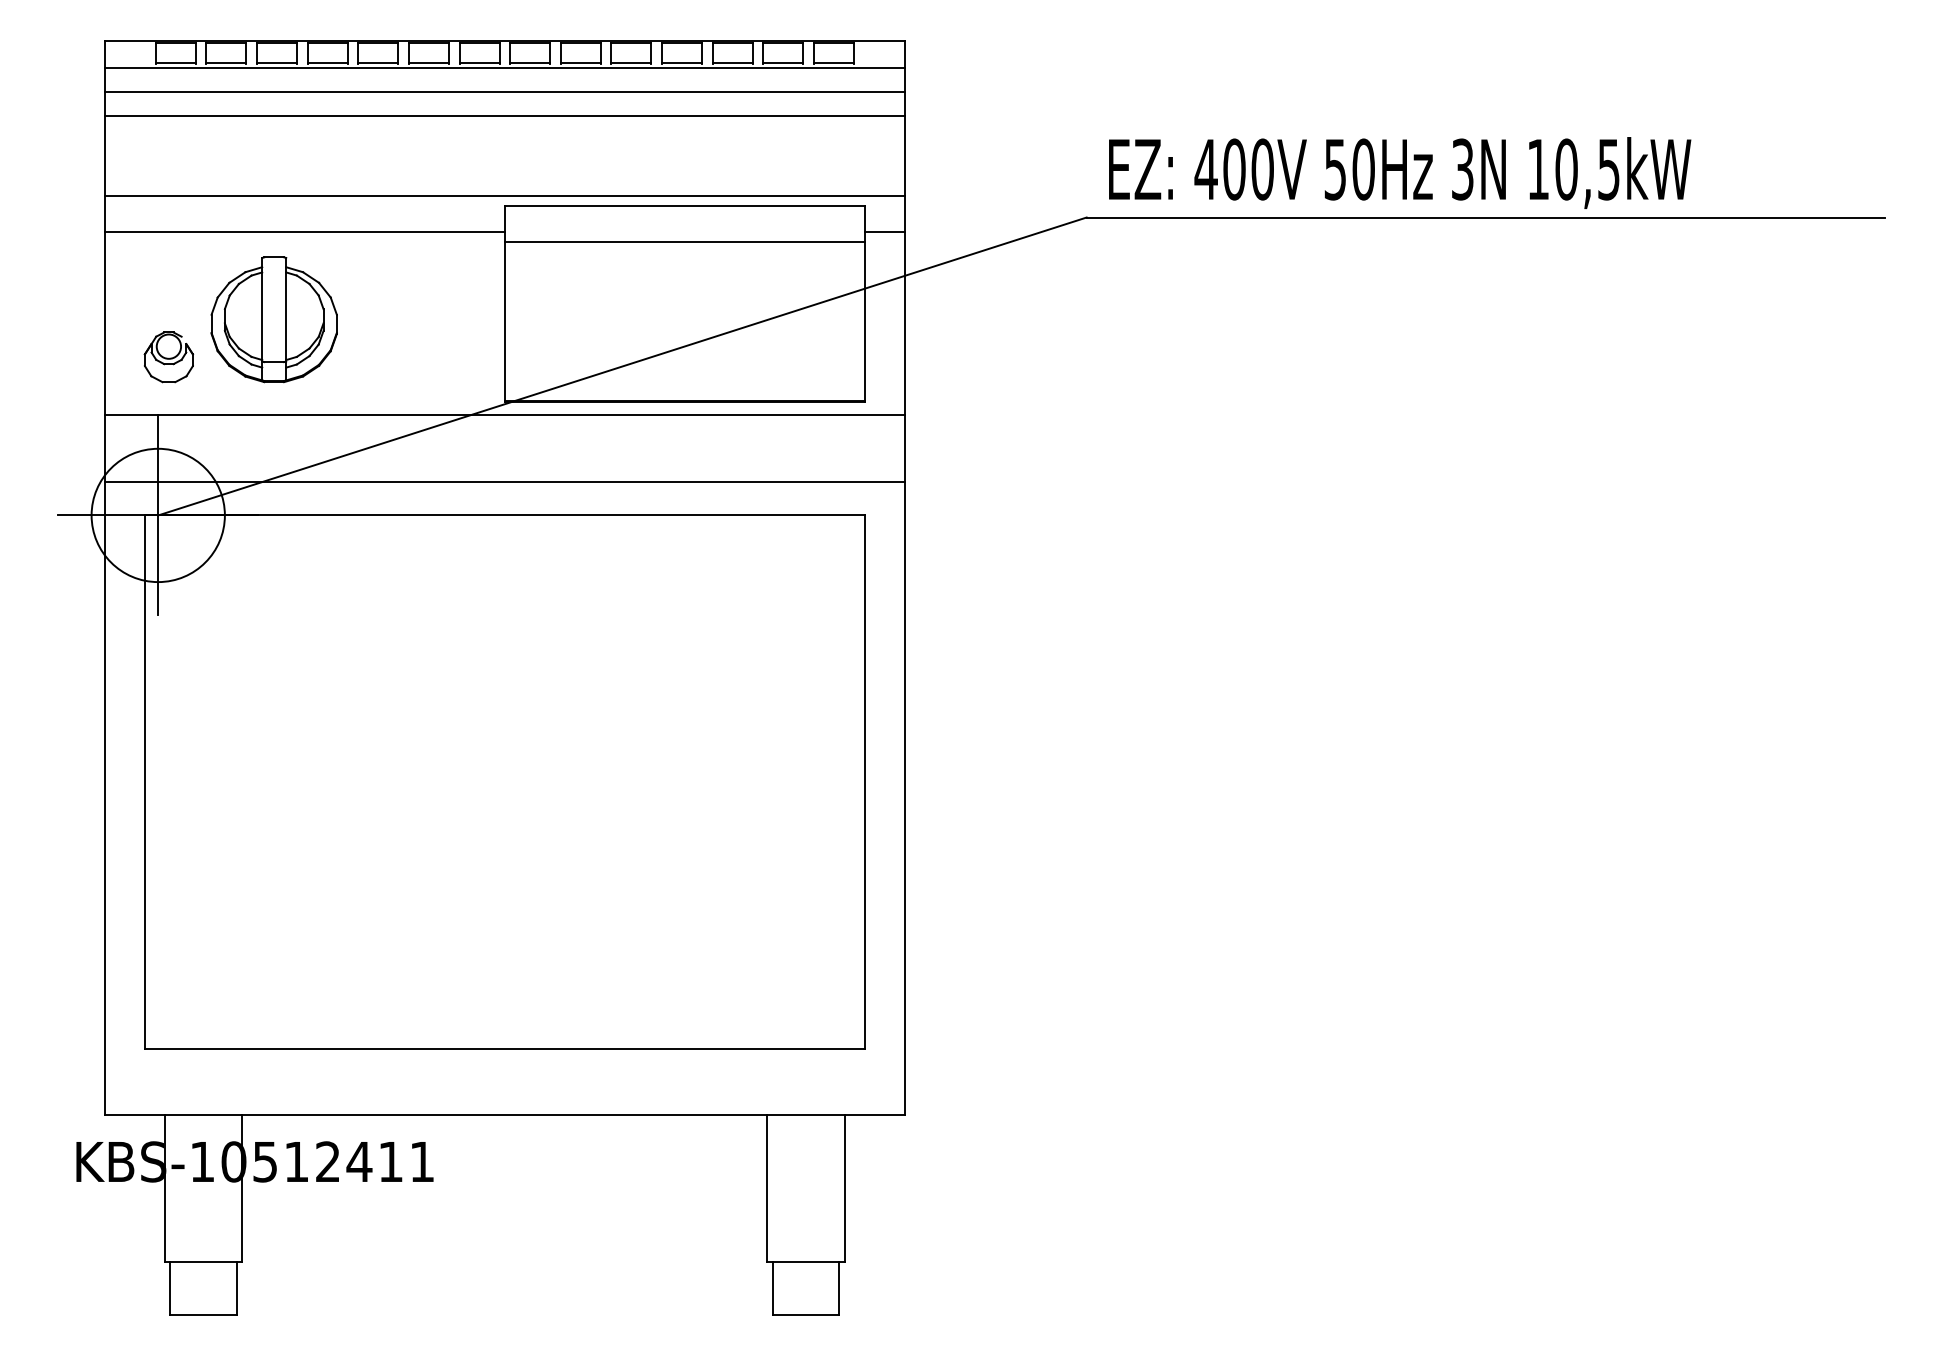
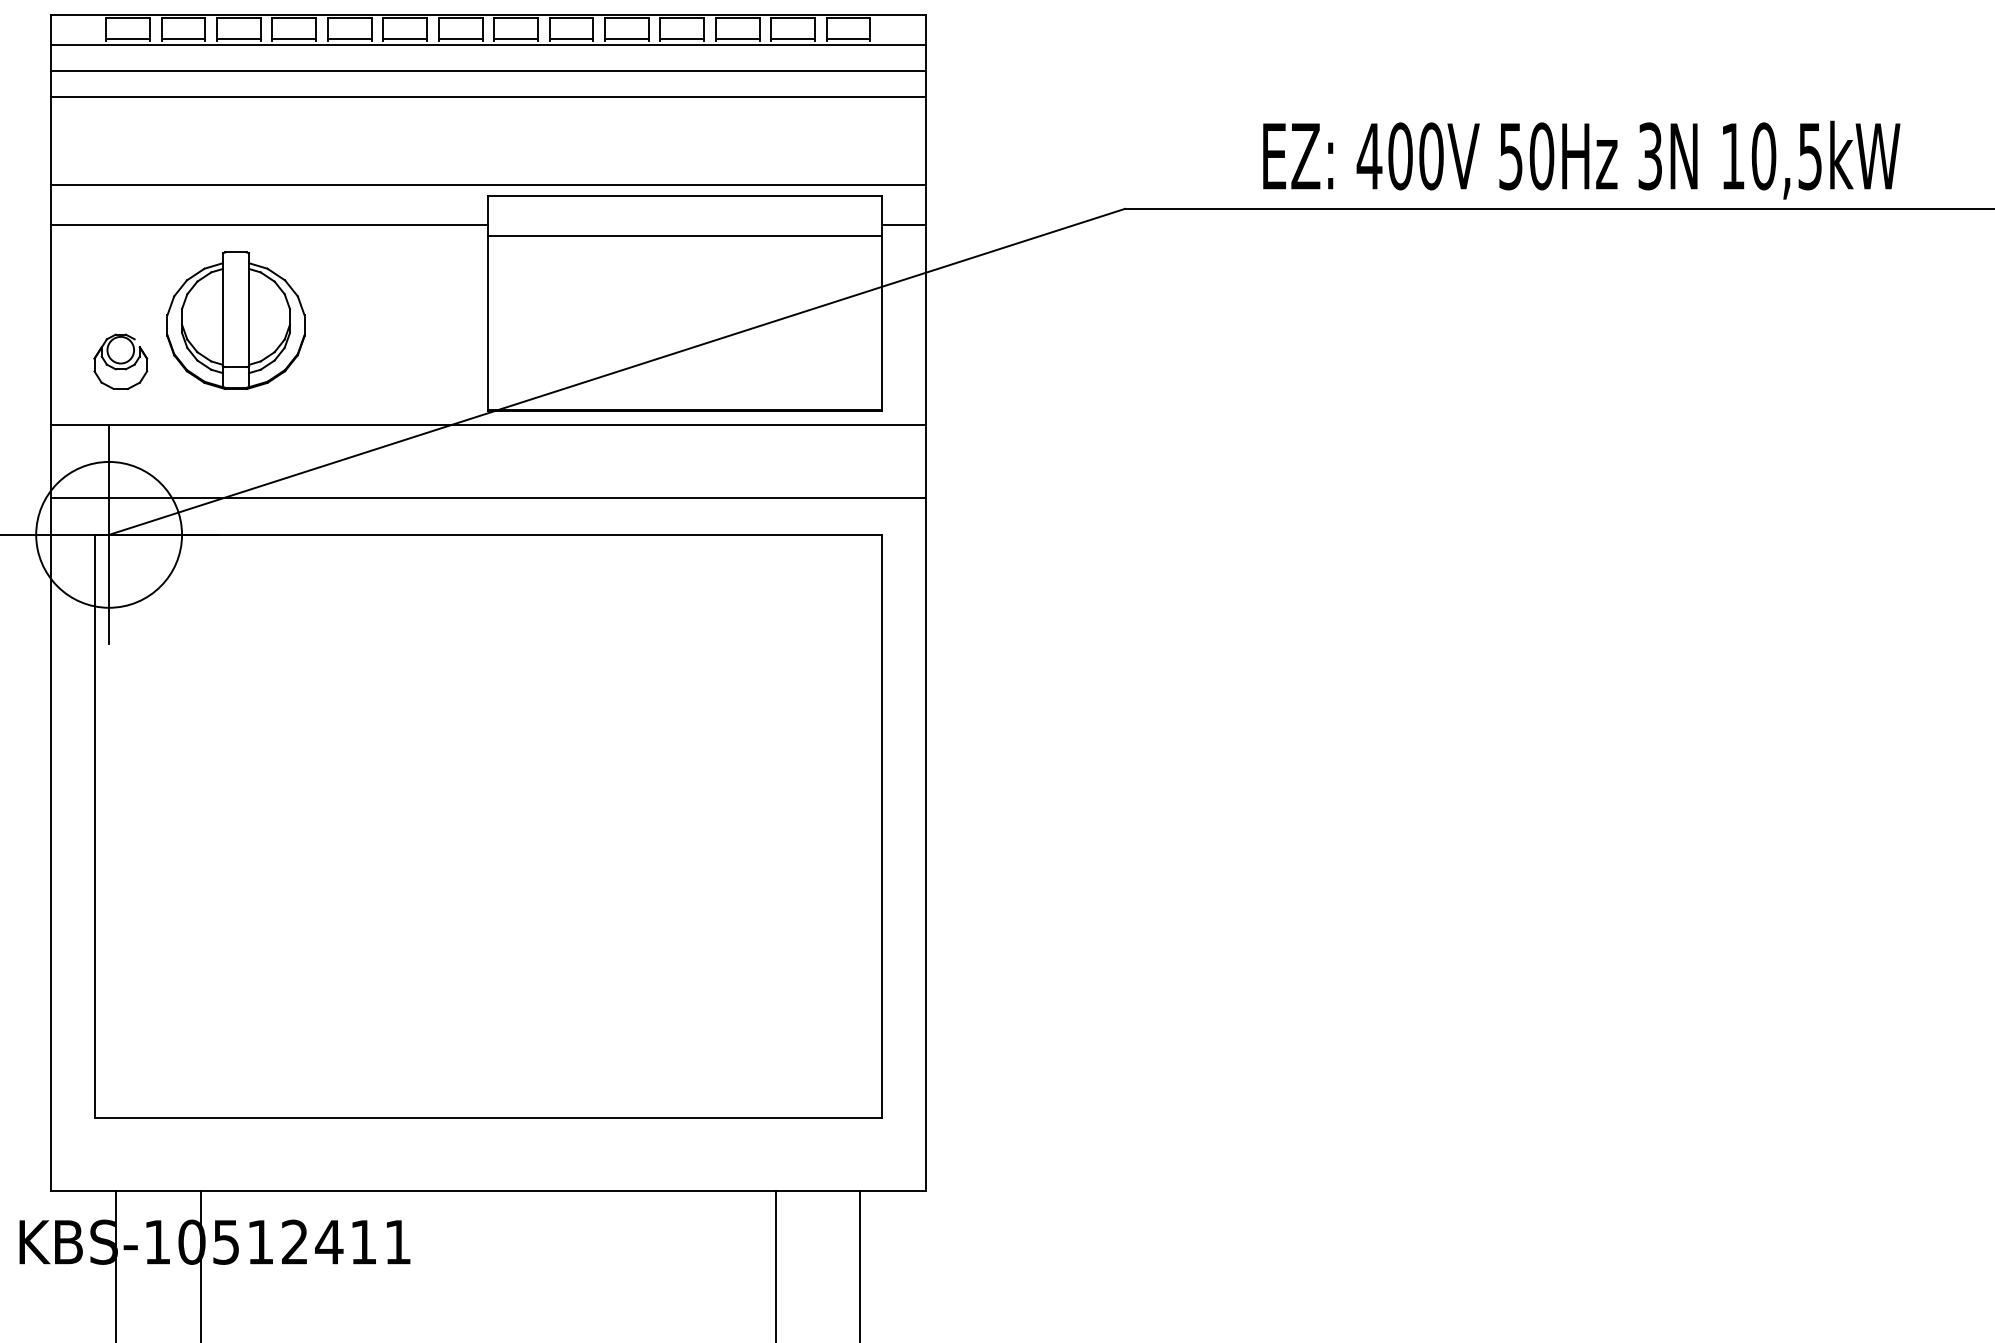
text: (1400, 172) -> (1582, 159), moved

